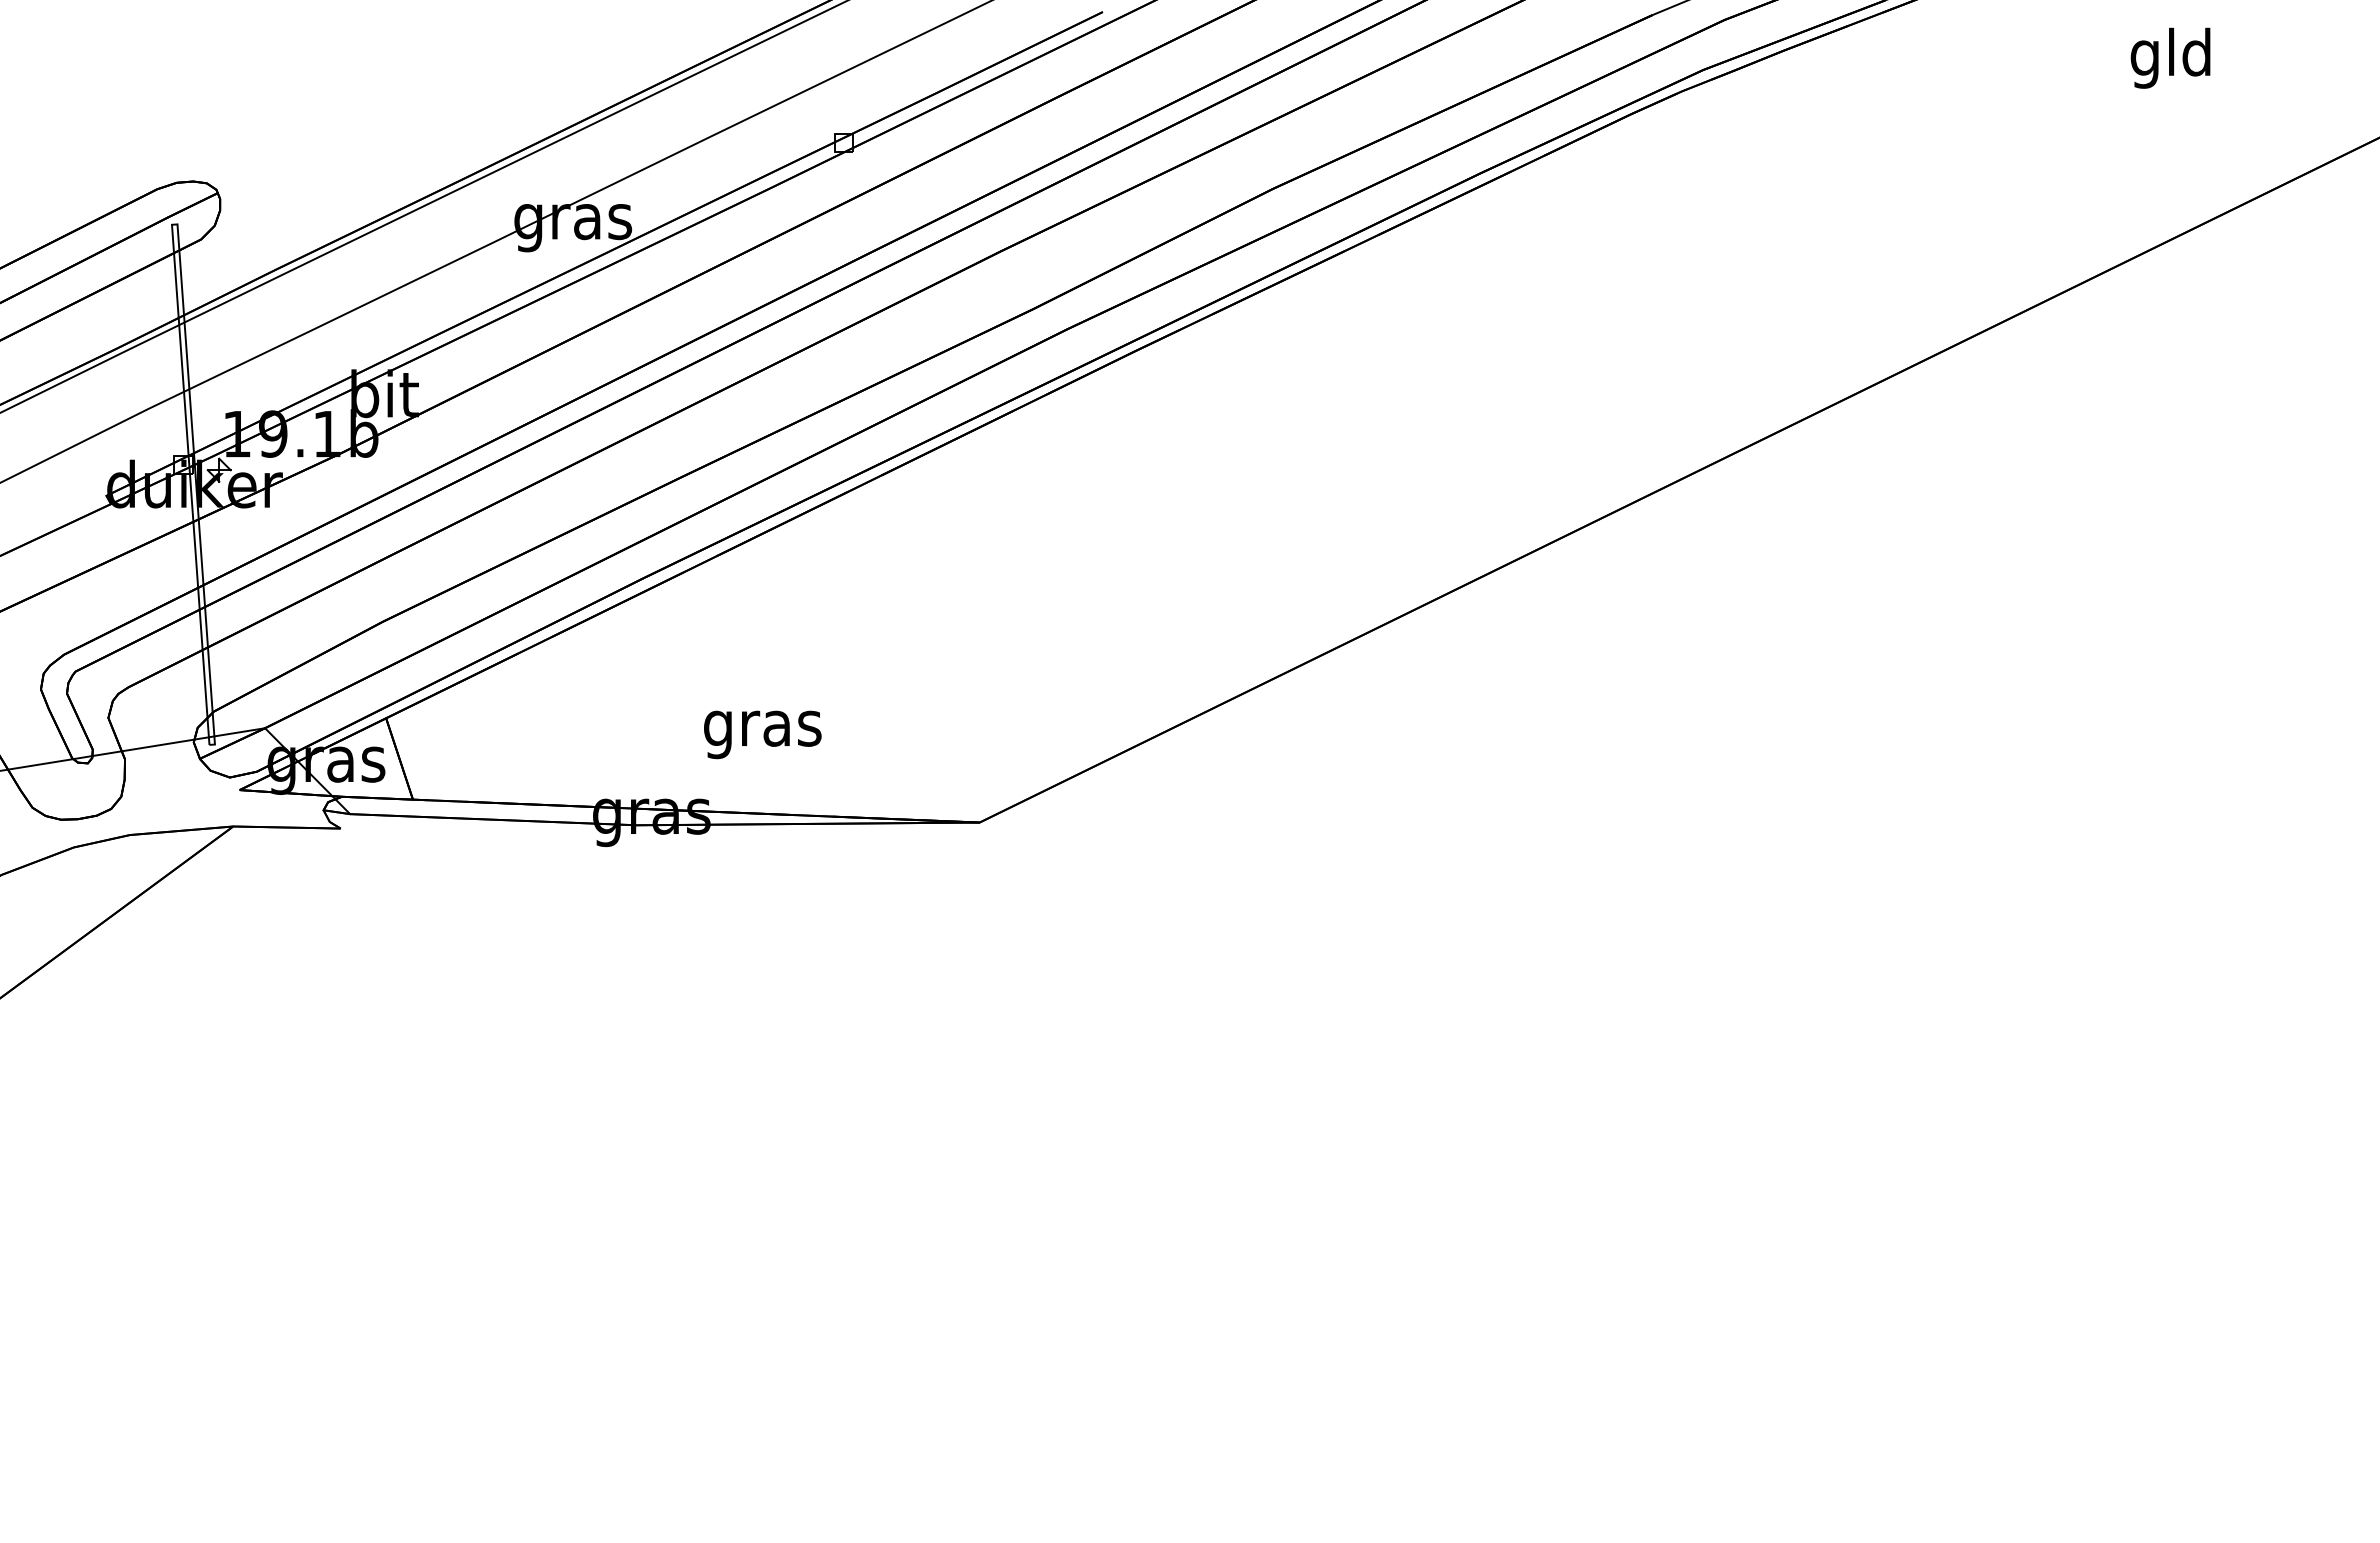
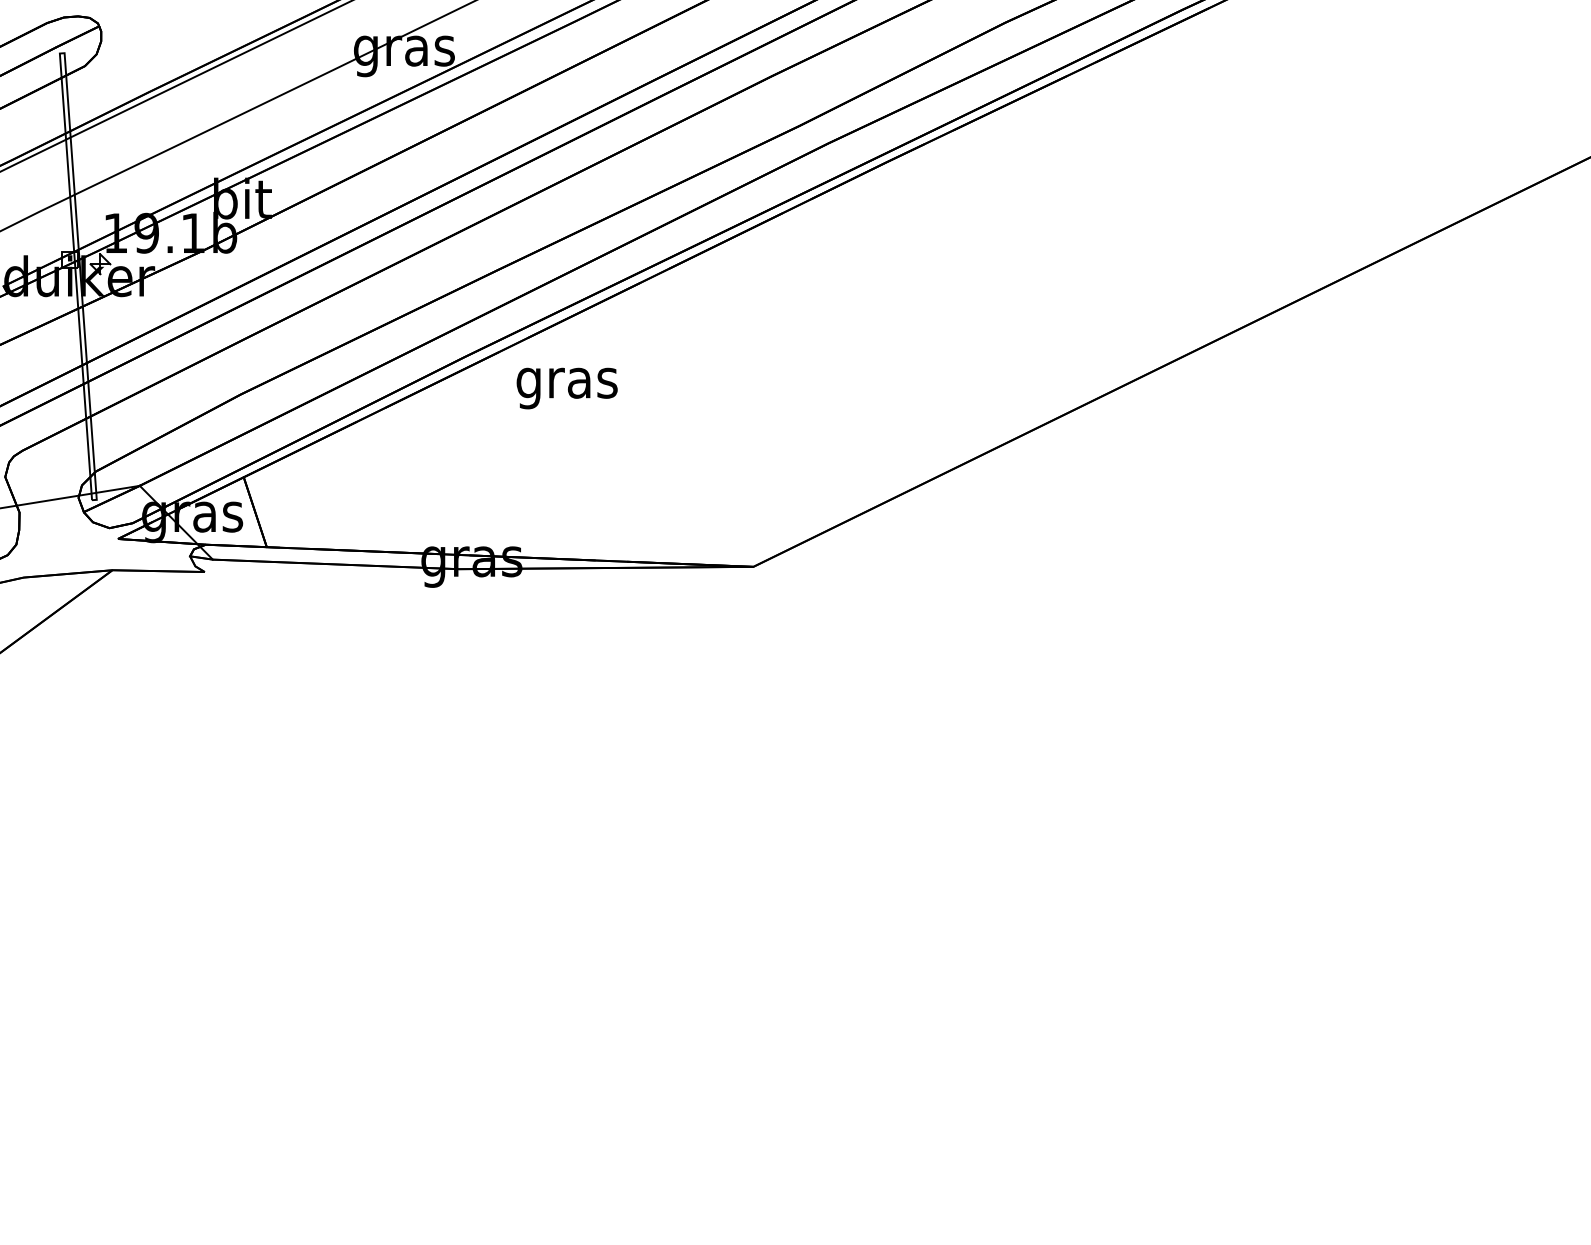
text: (762, 734) -> (566, 388), moved

